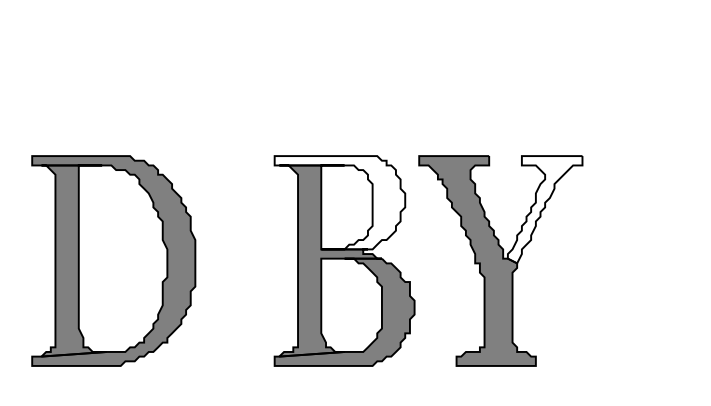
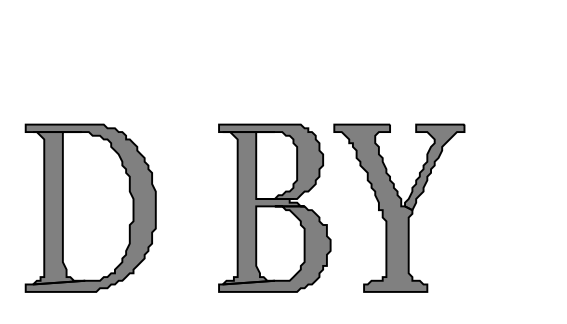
fill: (340, 202) -> (271, 161), added
fill: (544, 209) -> (434, 167), added

